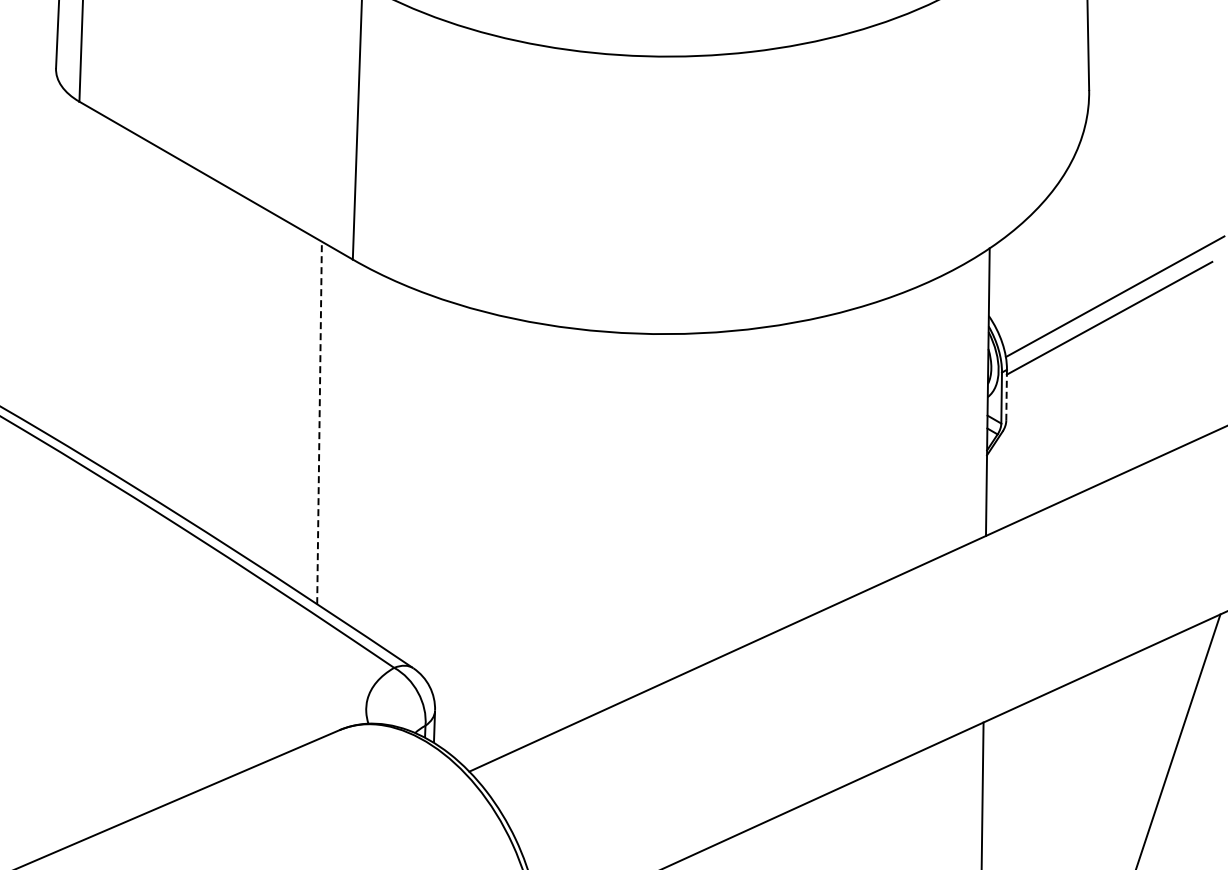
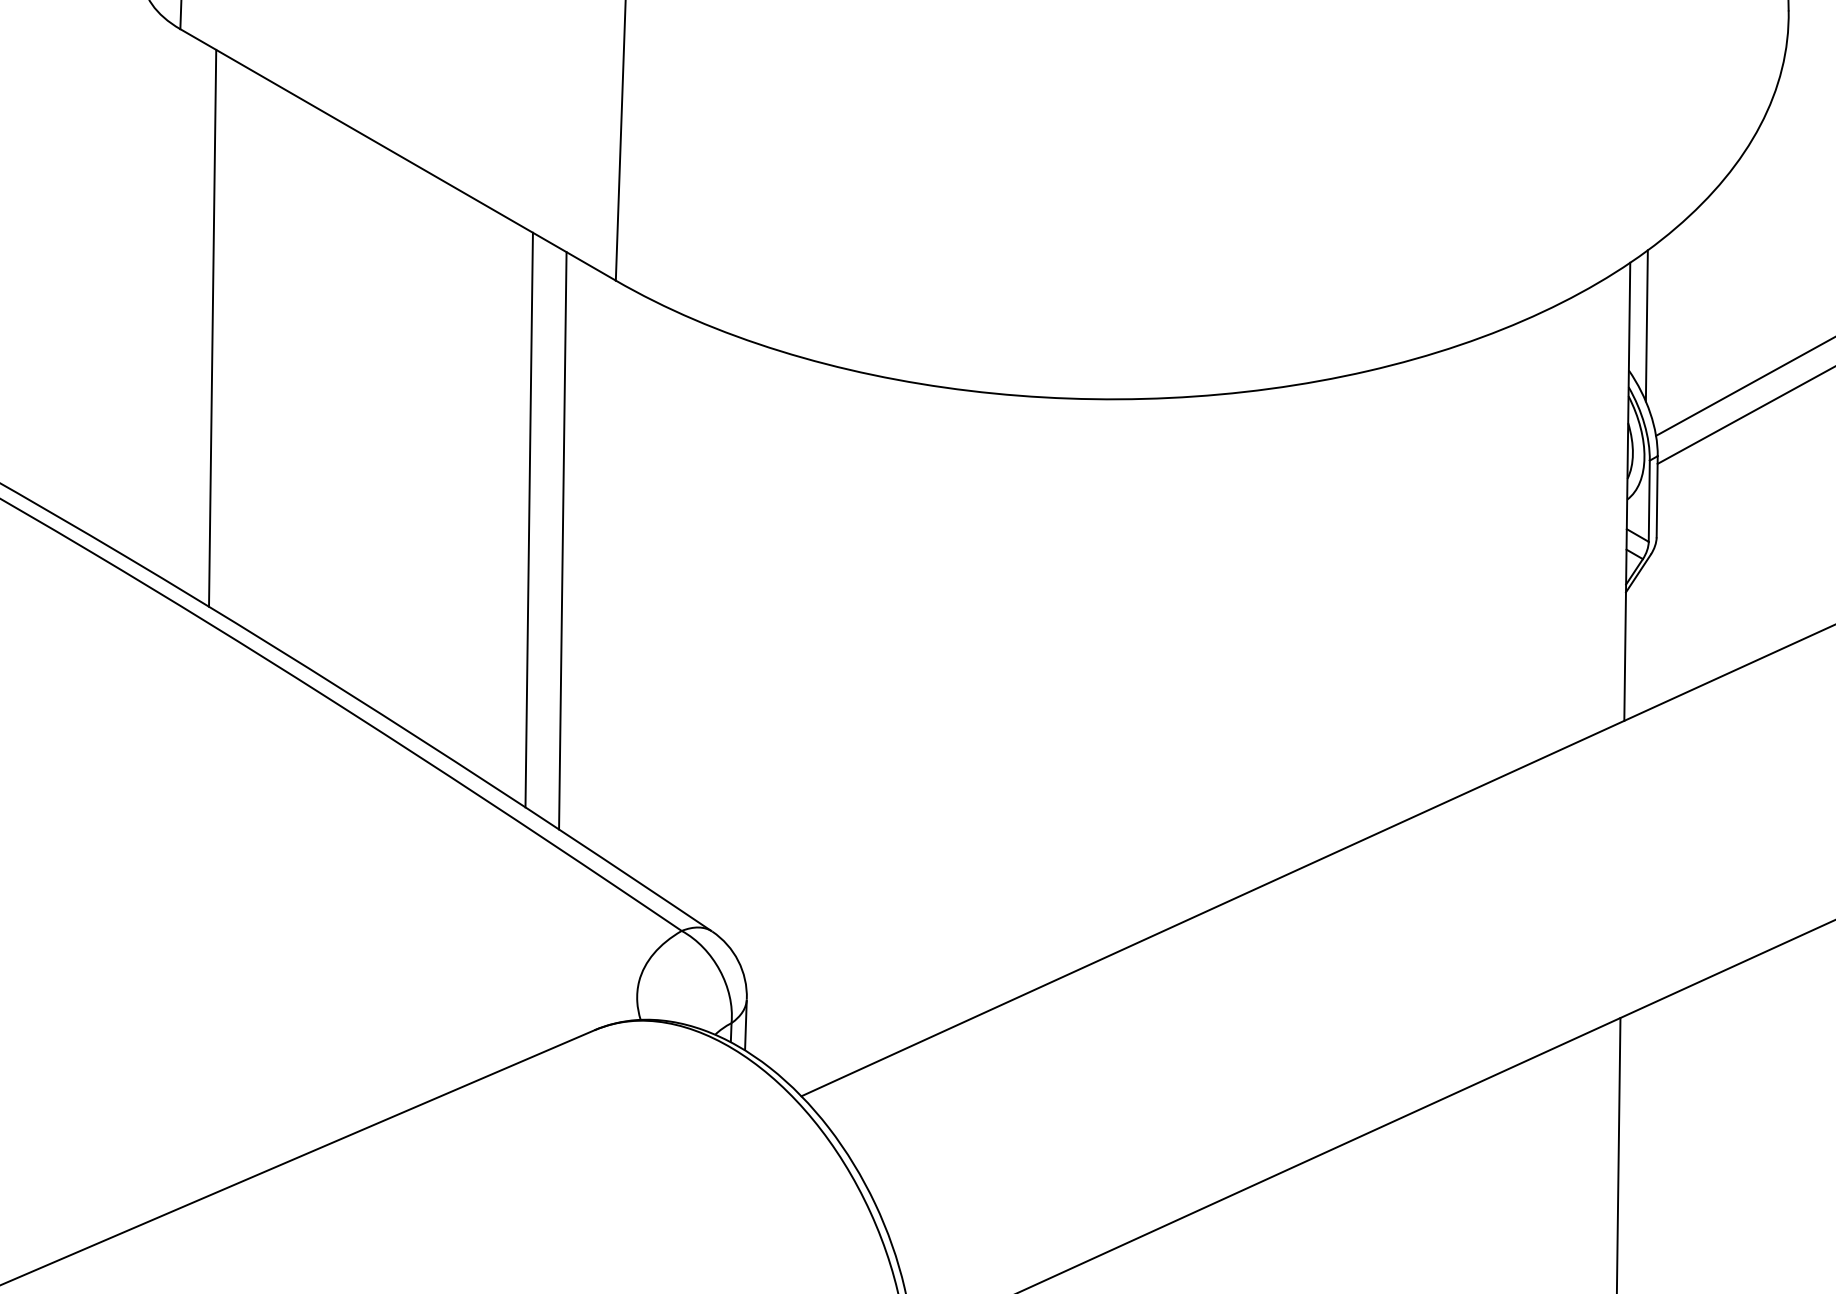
line: (999, 287) -> (1645, 325), added
line: (99, 289) -> (212, 328), added
line: (1006, 395) -> (1656, 497), dashed -> solid
line: (298, 409) -> (529, 519), added
line: (319, 422) -> (562, 540), dashed -> solid

